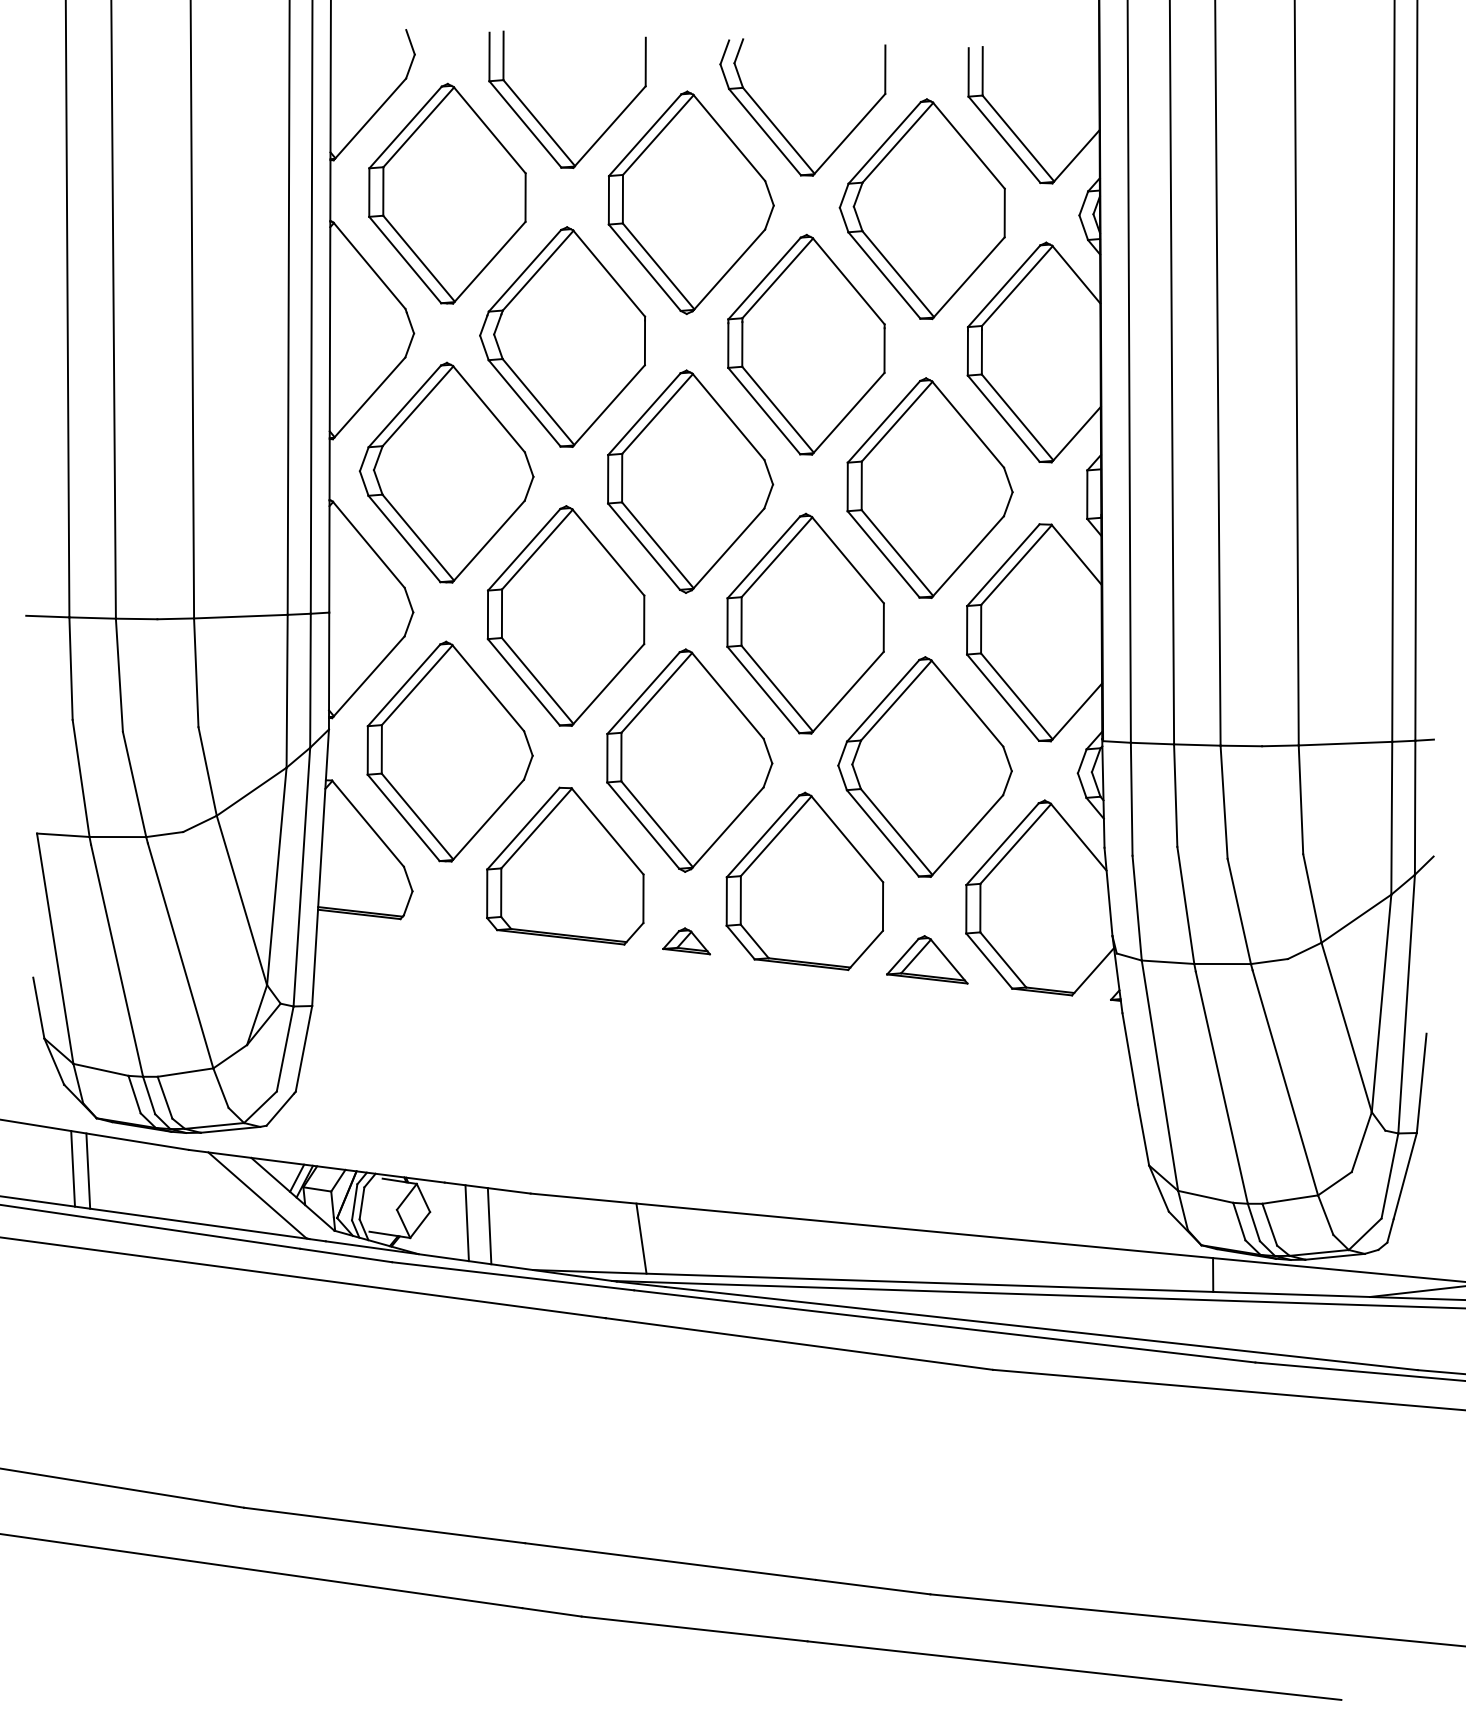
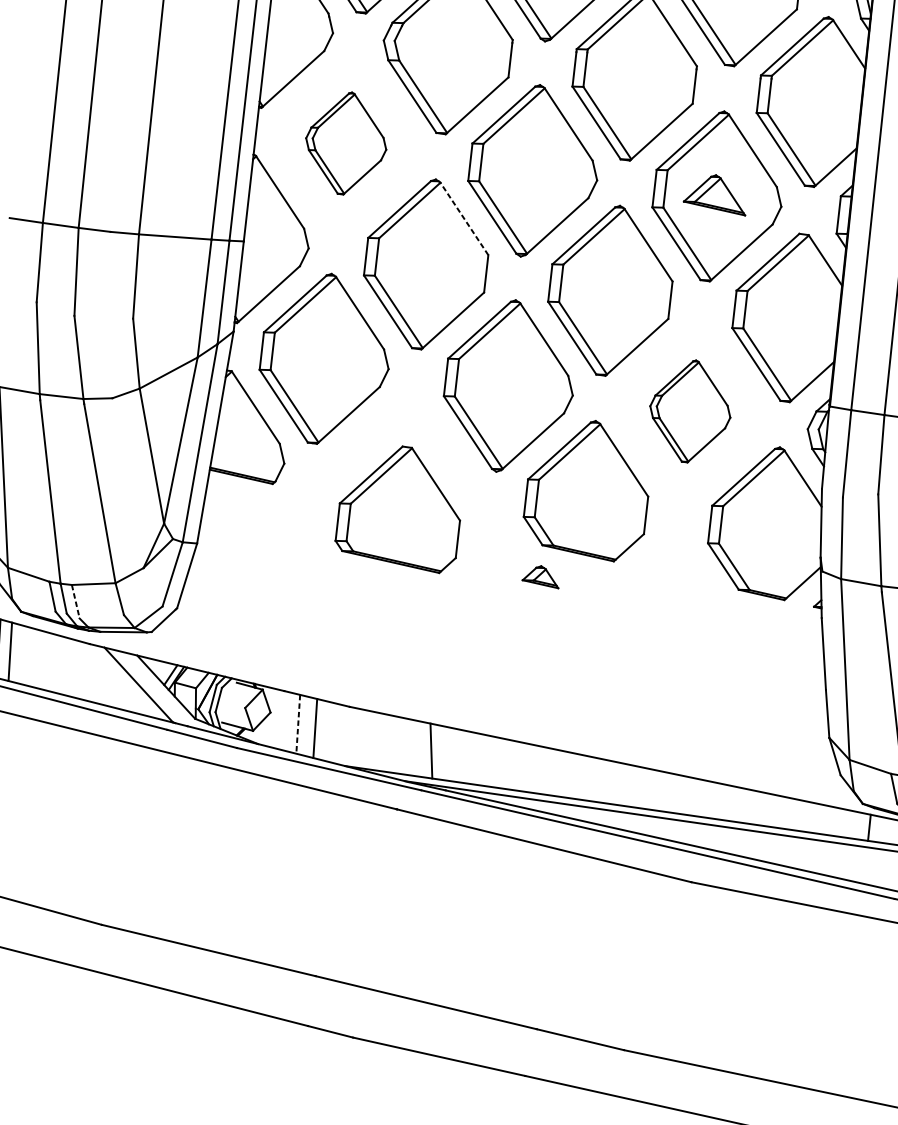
part: (446, 472) -> (346, 143), size x0.6
line: (608, 552) -> (464, 218), solid -> dashed
part: (924, 766) -> (690, 410), size x0.6
part: (565, 865) -> (400, 506), moved
part: (686, 941) -> (541, 576), moved
part: (927, 959) -> (716, 193), moved
line: (165, 1098) -> (76, 602), solid -> dashed
line: (467, 1223) -> (298, 724), solid -> dashed

